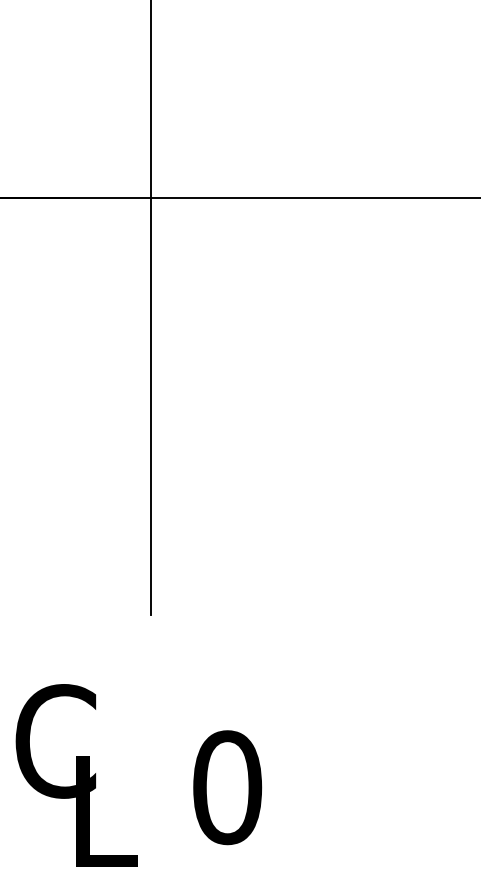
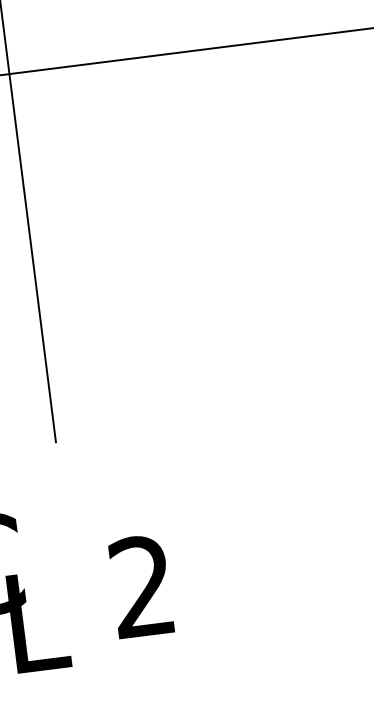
text: (227, 787) -> (142, 586), 0 -> 2

